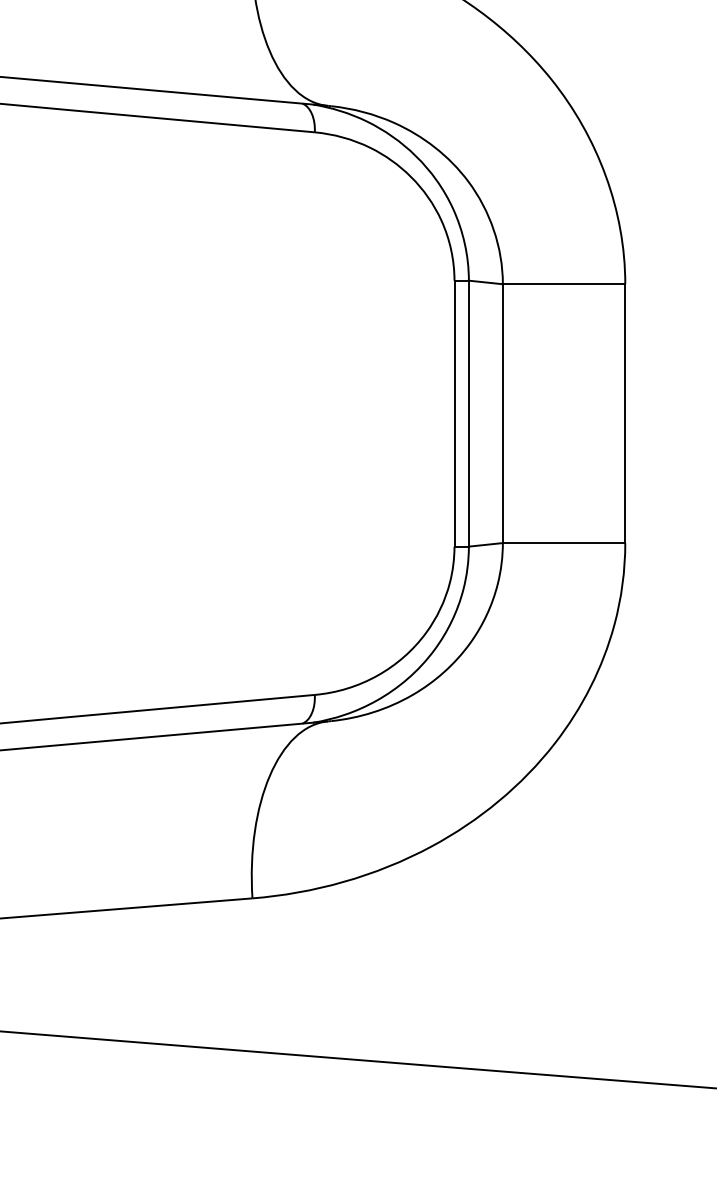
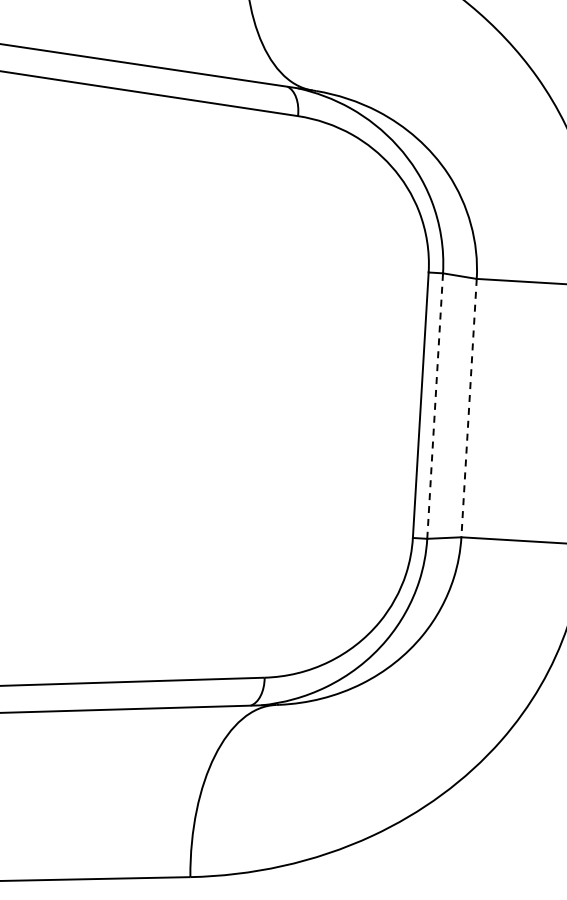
line: (468, 413) -> (434, 405), solid -> dashed
line: (502, 414) -> (468, 408), solid -> dashed

